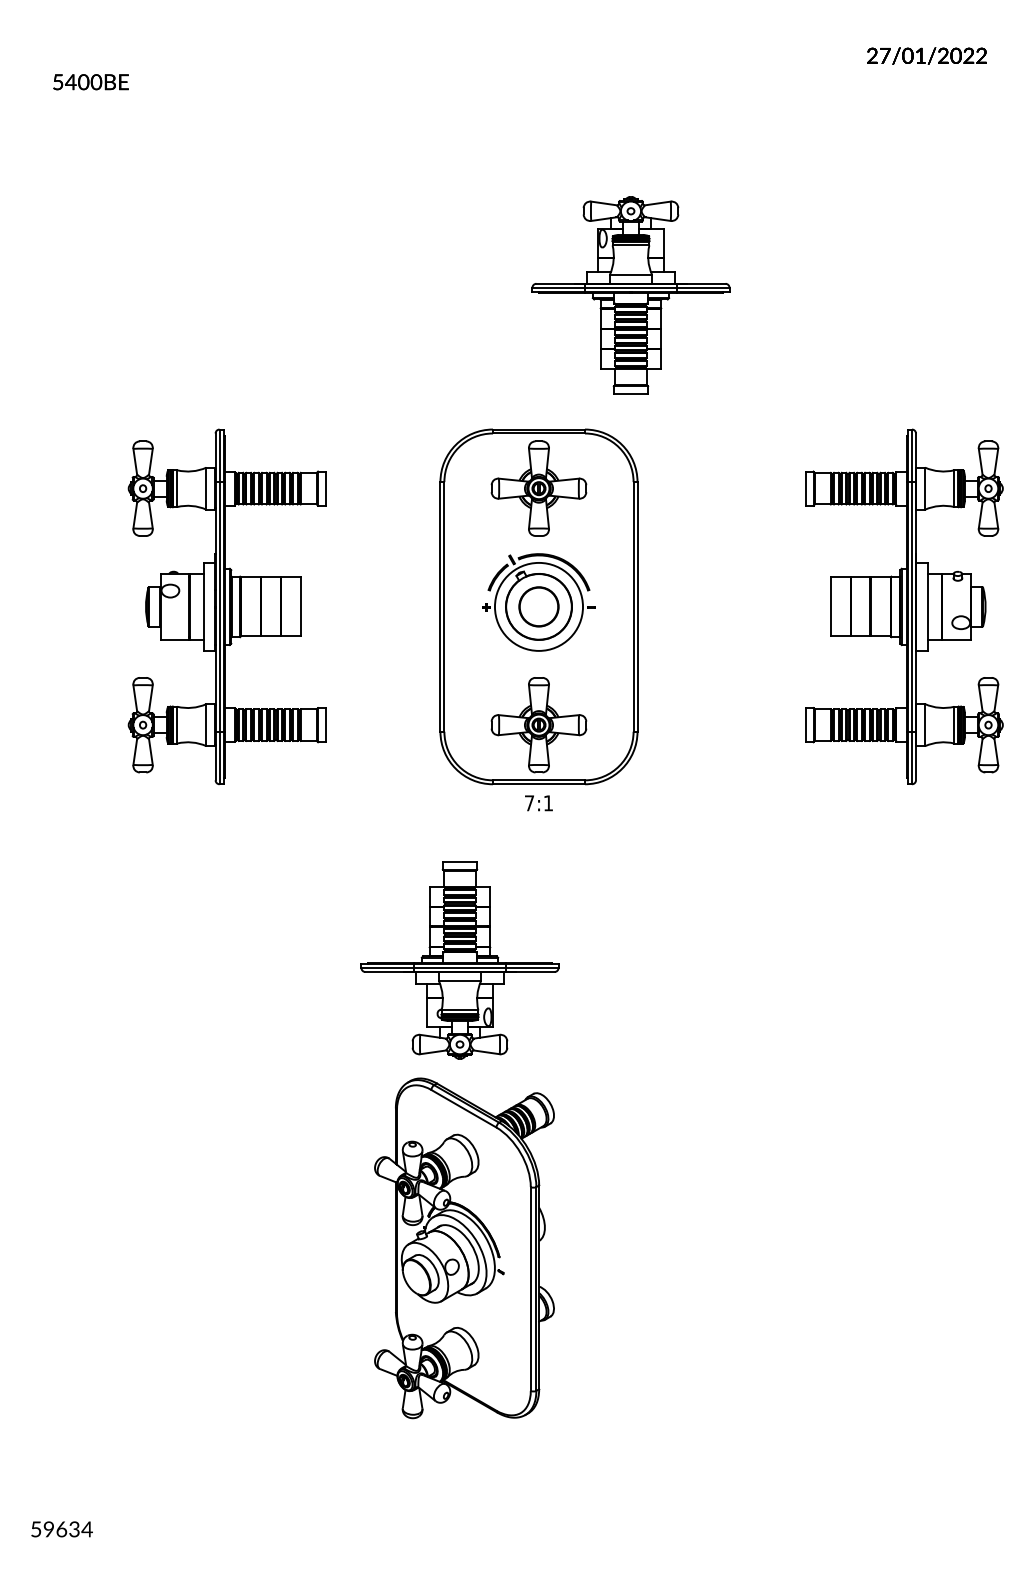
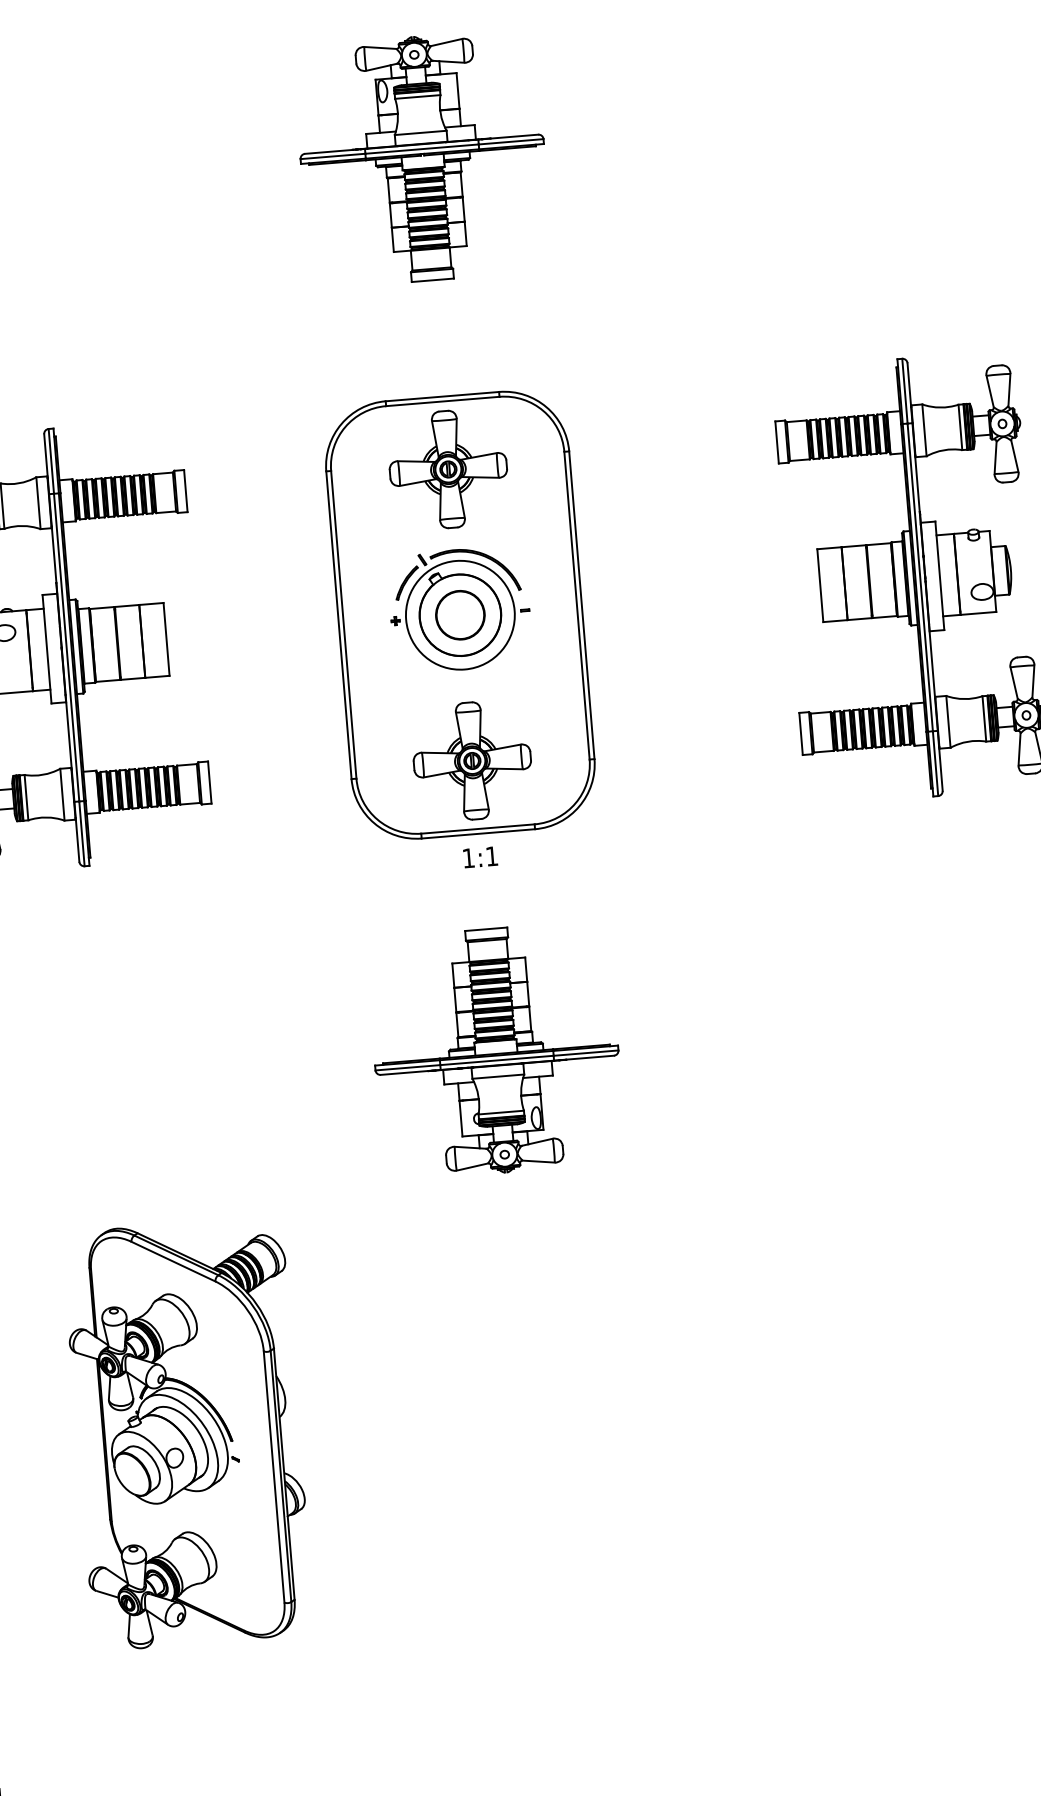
part: (630, 295) -> (422, 158), moved
text: (529, 803) -> (468, 858), 7:1 -> 1:1
part: (459, 960) -> (495, 1051), moved
part: (464, 1248) -> (188, 1433), moved

